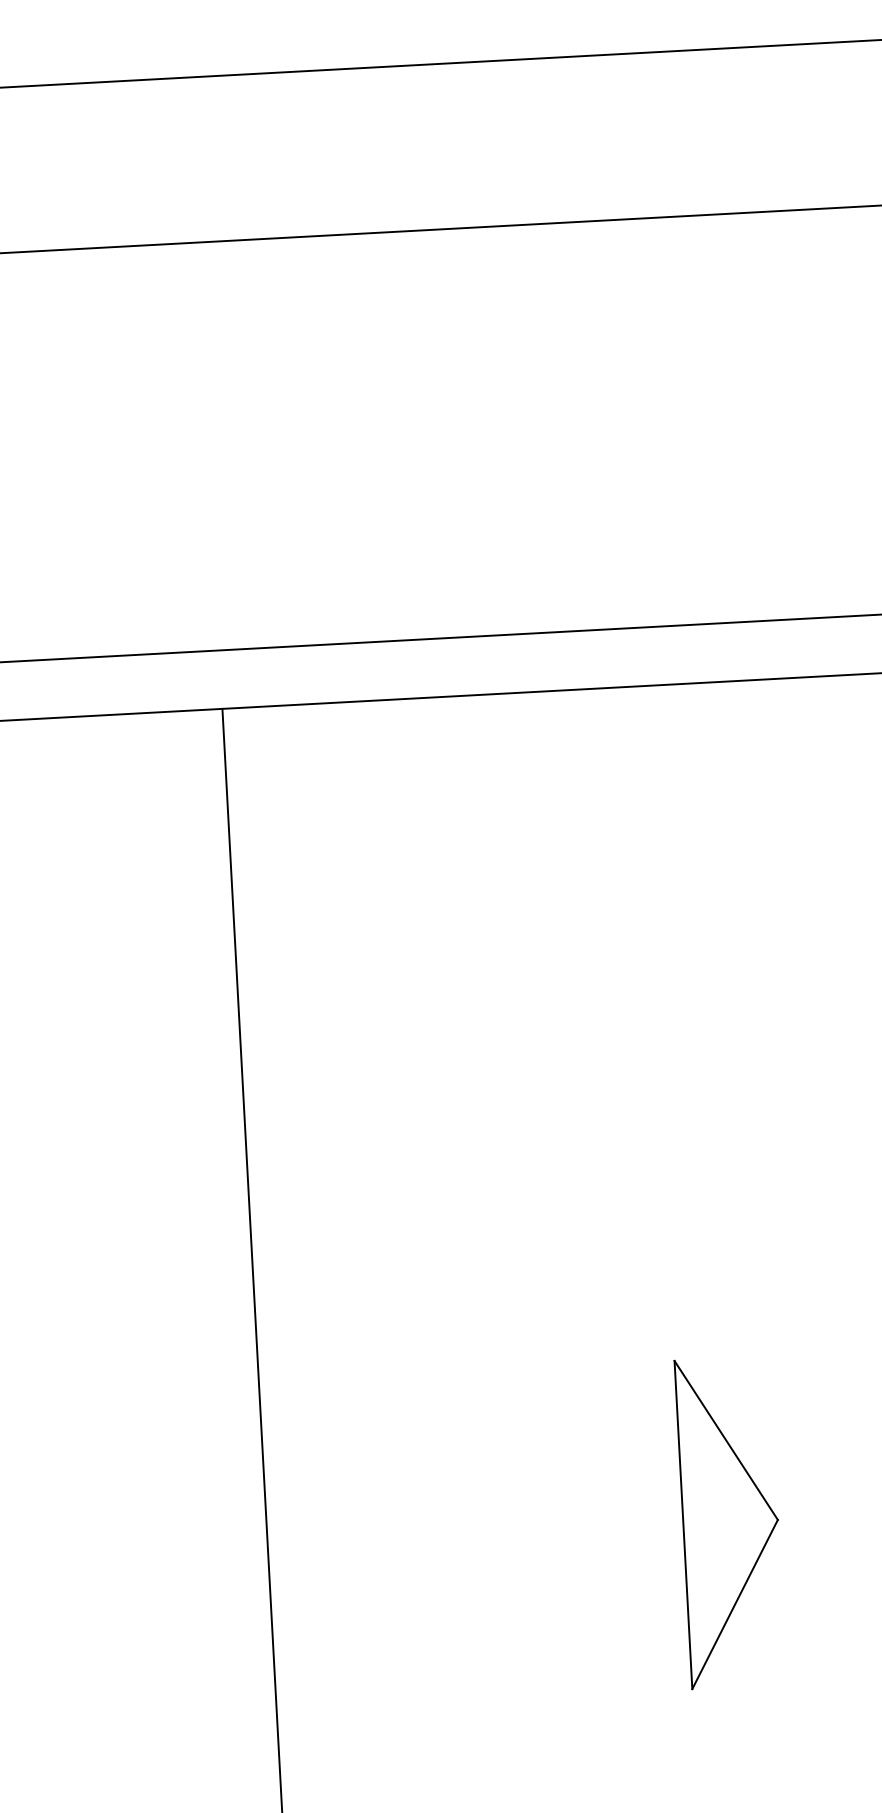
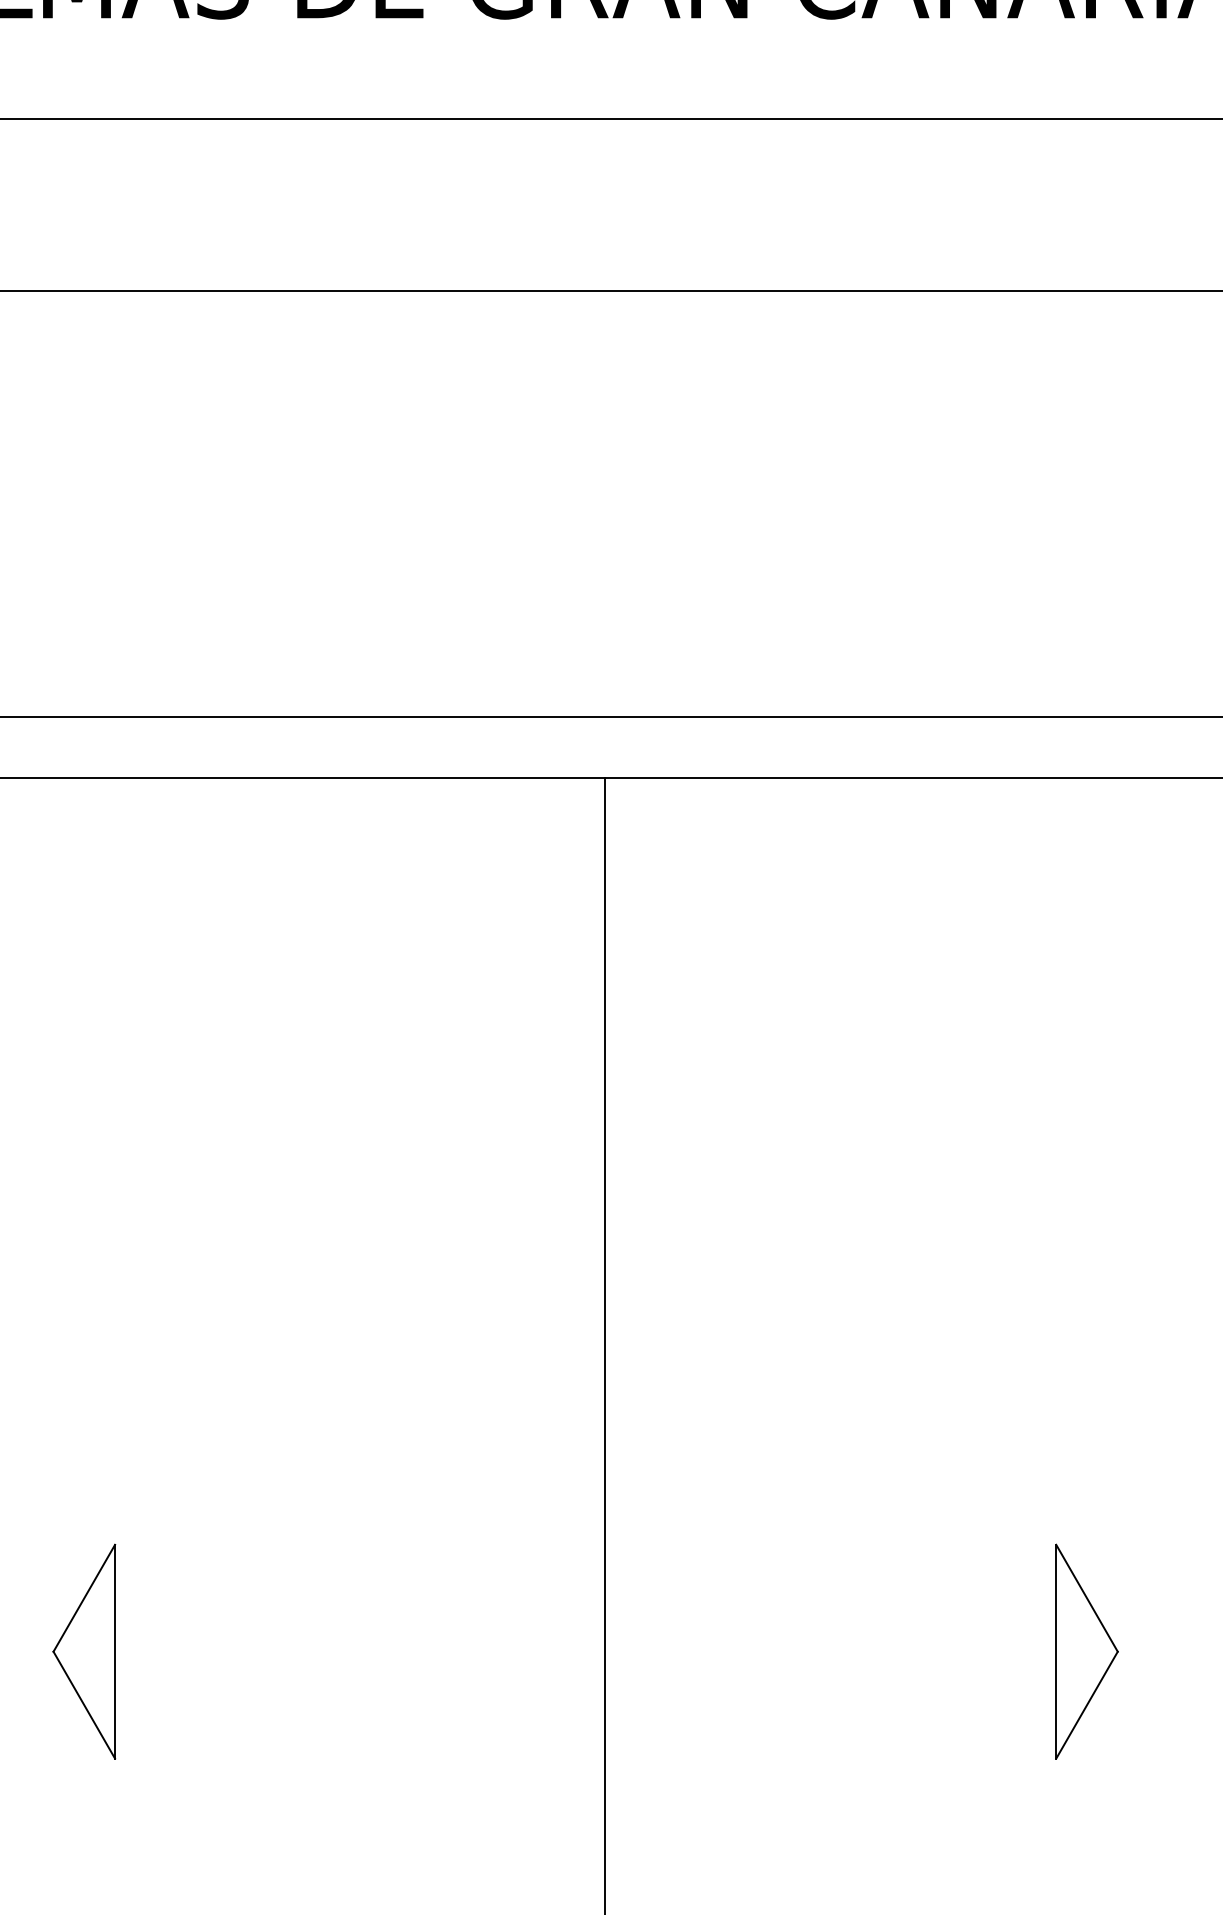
part: (730, 1522) -> (1086, 1651), size x0.62

